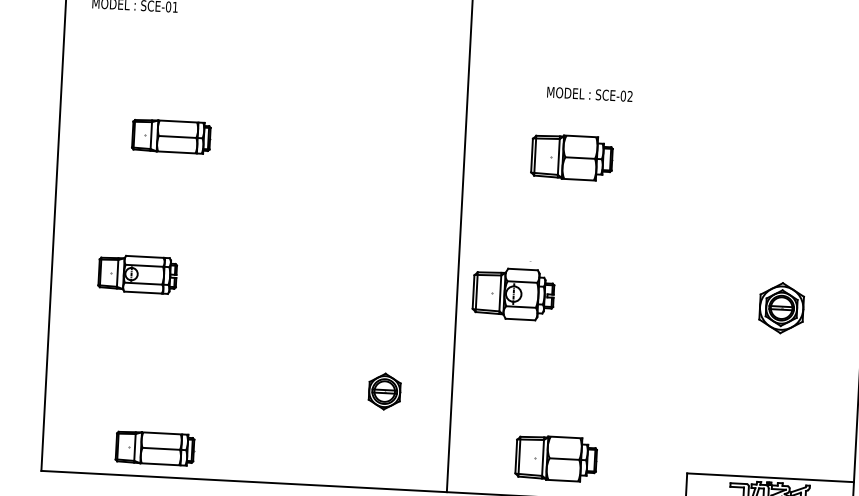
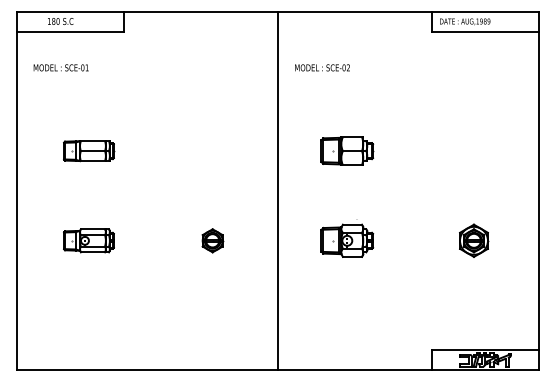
text: (589, 93) -> (322, 67), moved
part: (137, 273) -> (88, 240), moved
part: (514, 290) -> (347, 238), moved
part: (782, 307) -> (474, 240), moved
part: (384, 391) -> (212, 240), moved
part: (155, 449) -> (89, 352), removed
part: (556, 457) -> (347, 344), removed

